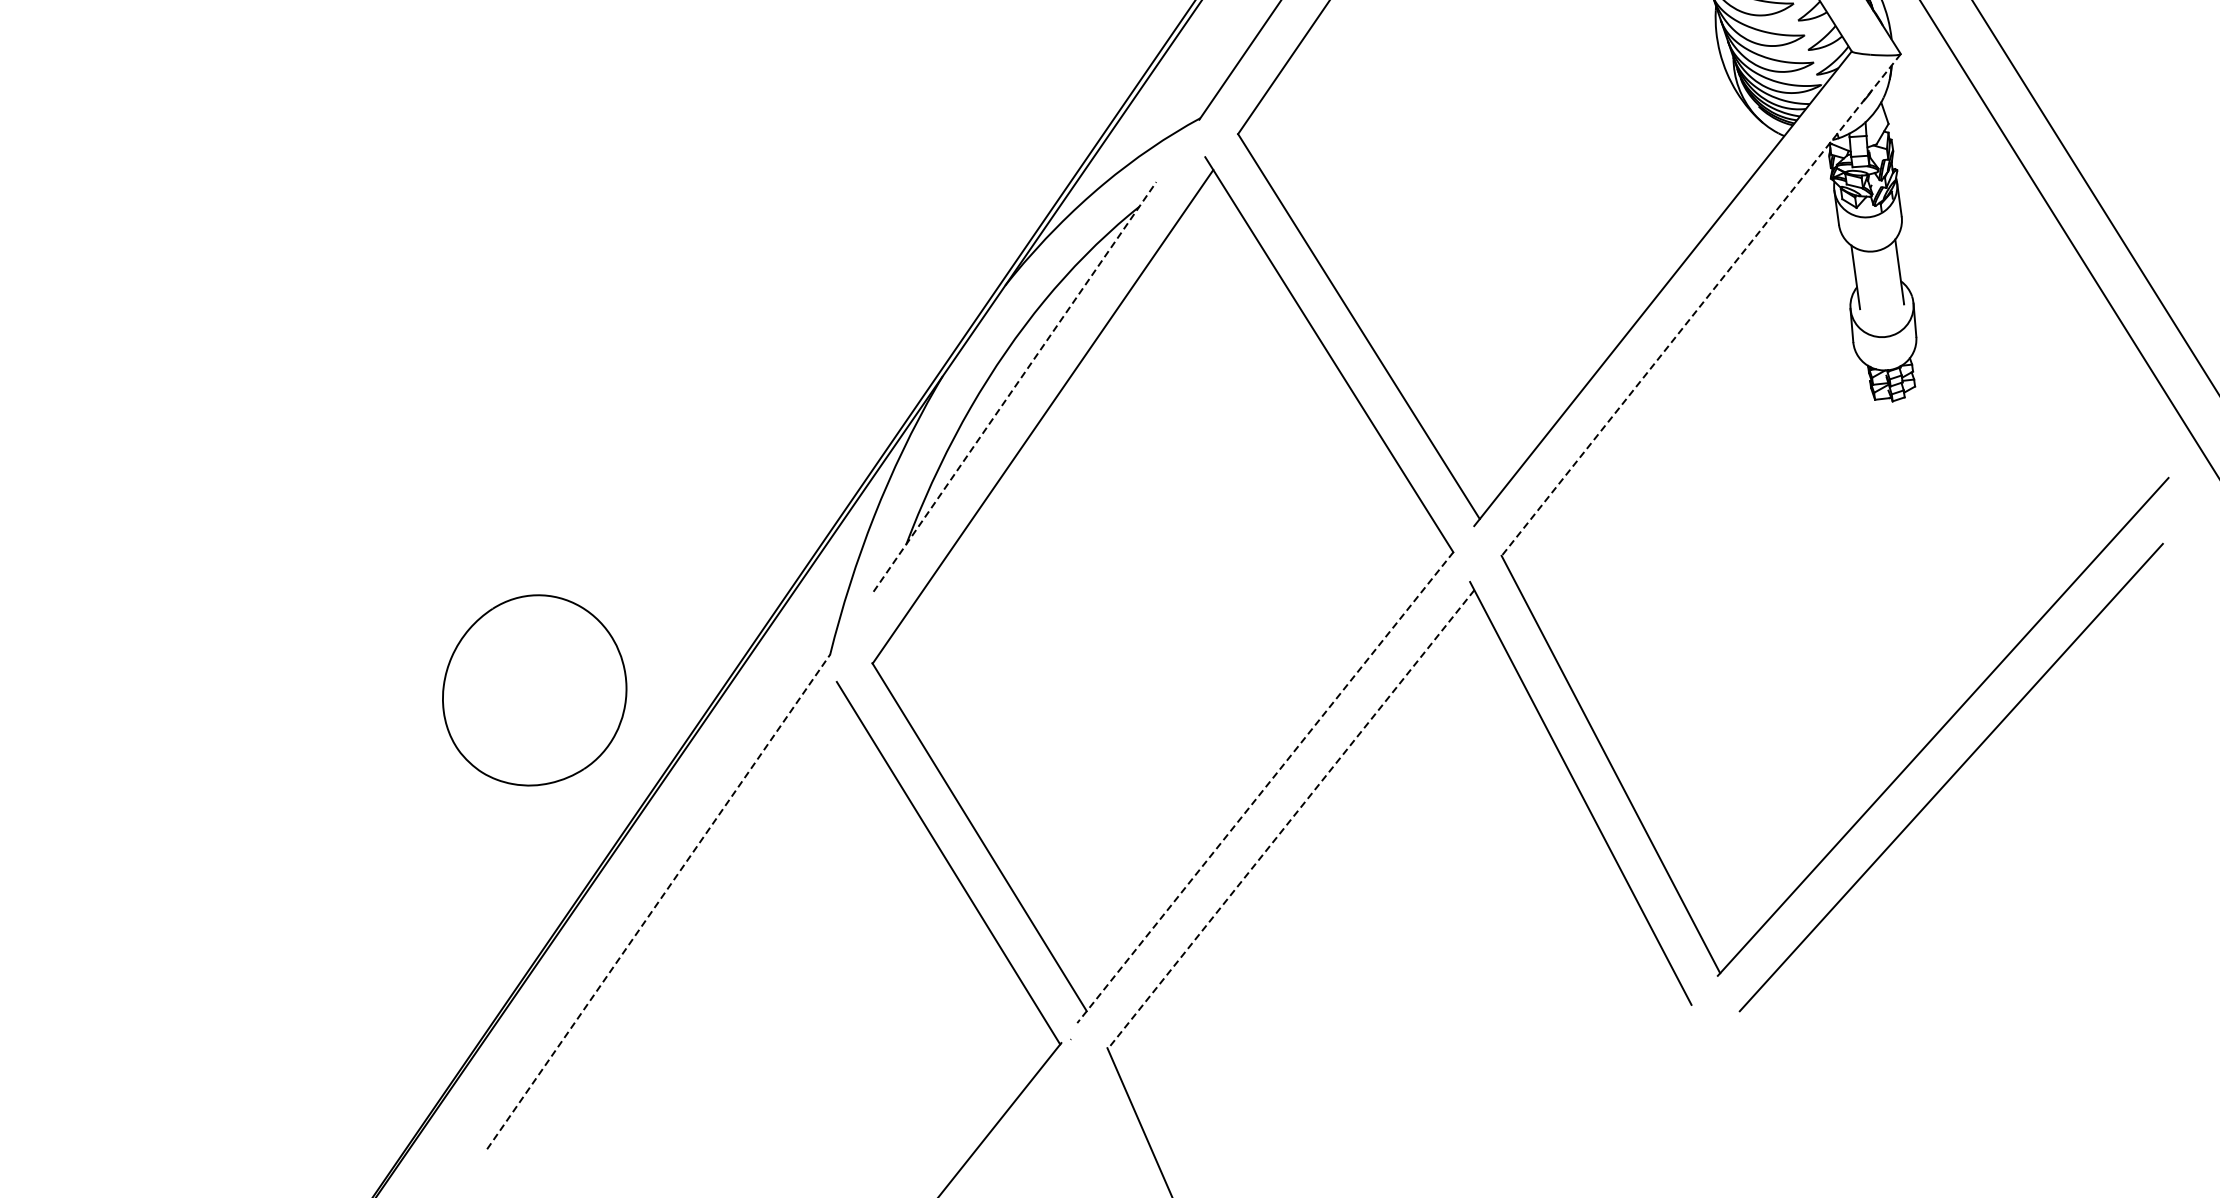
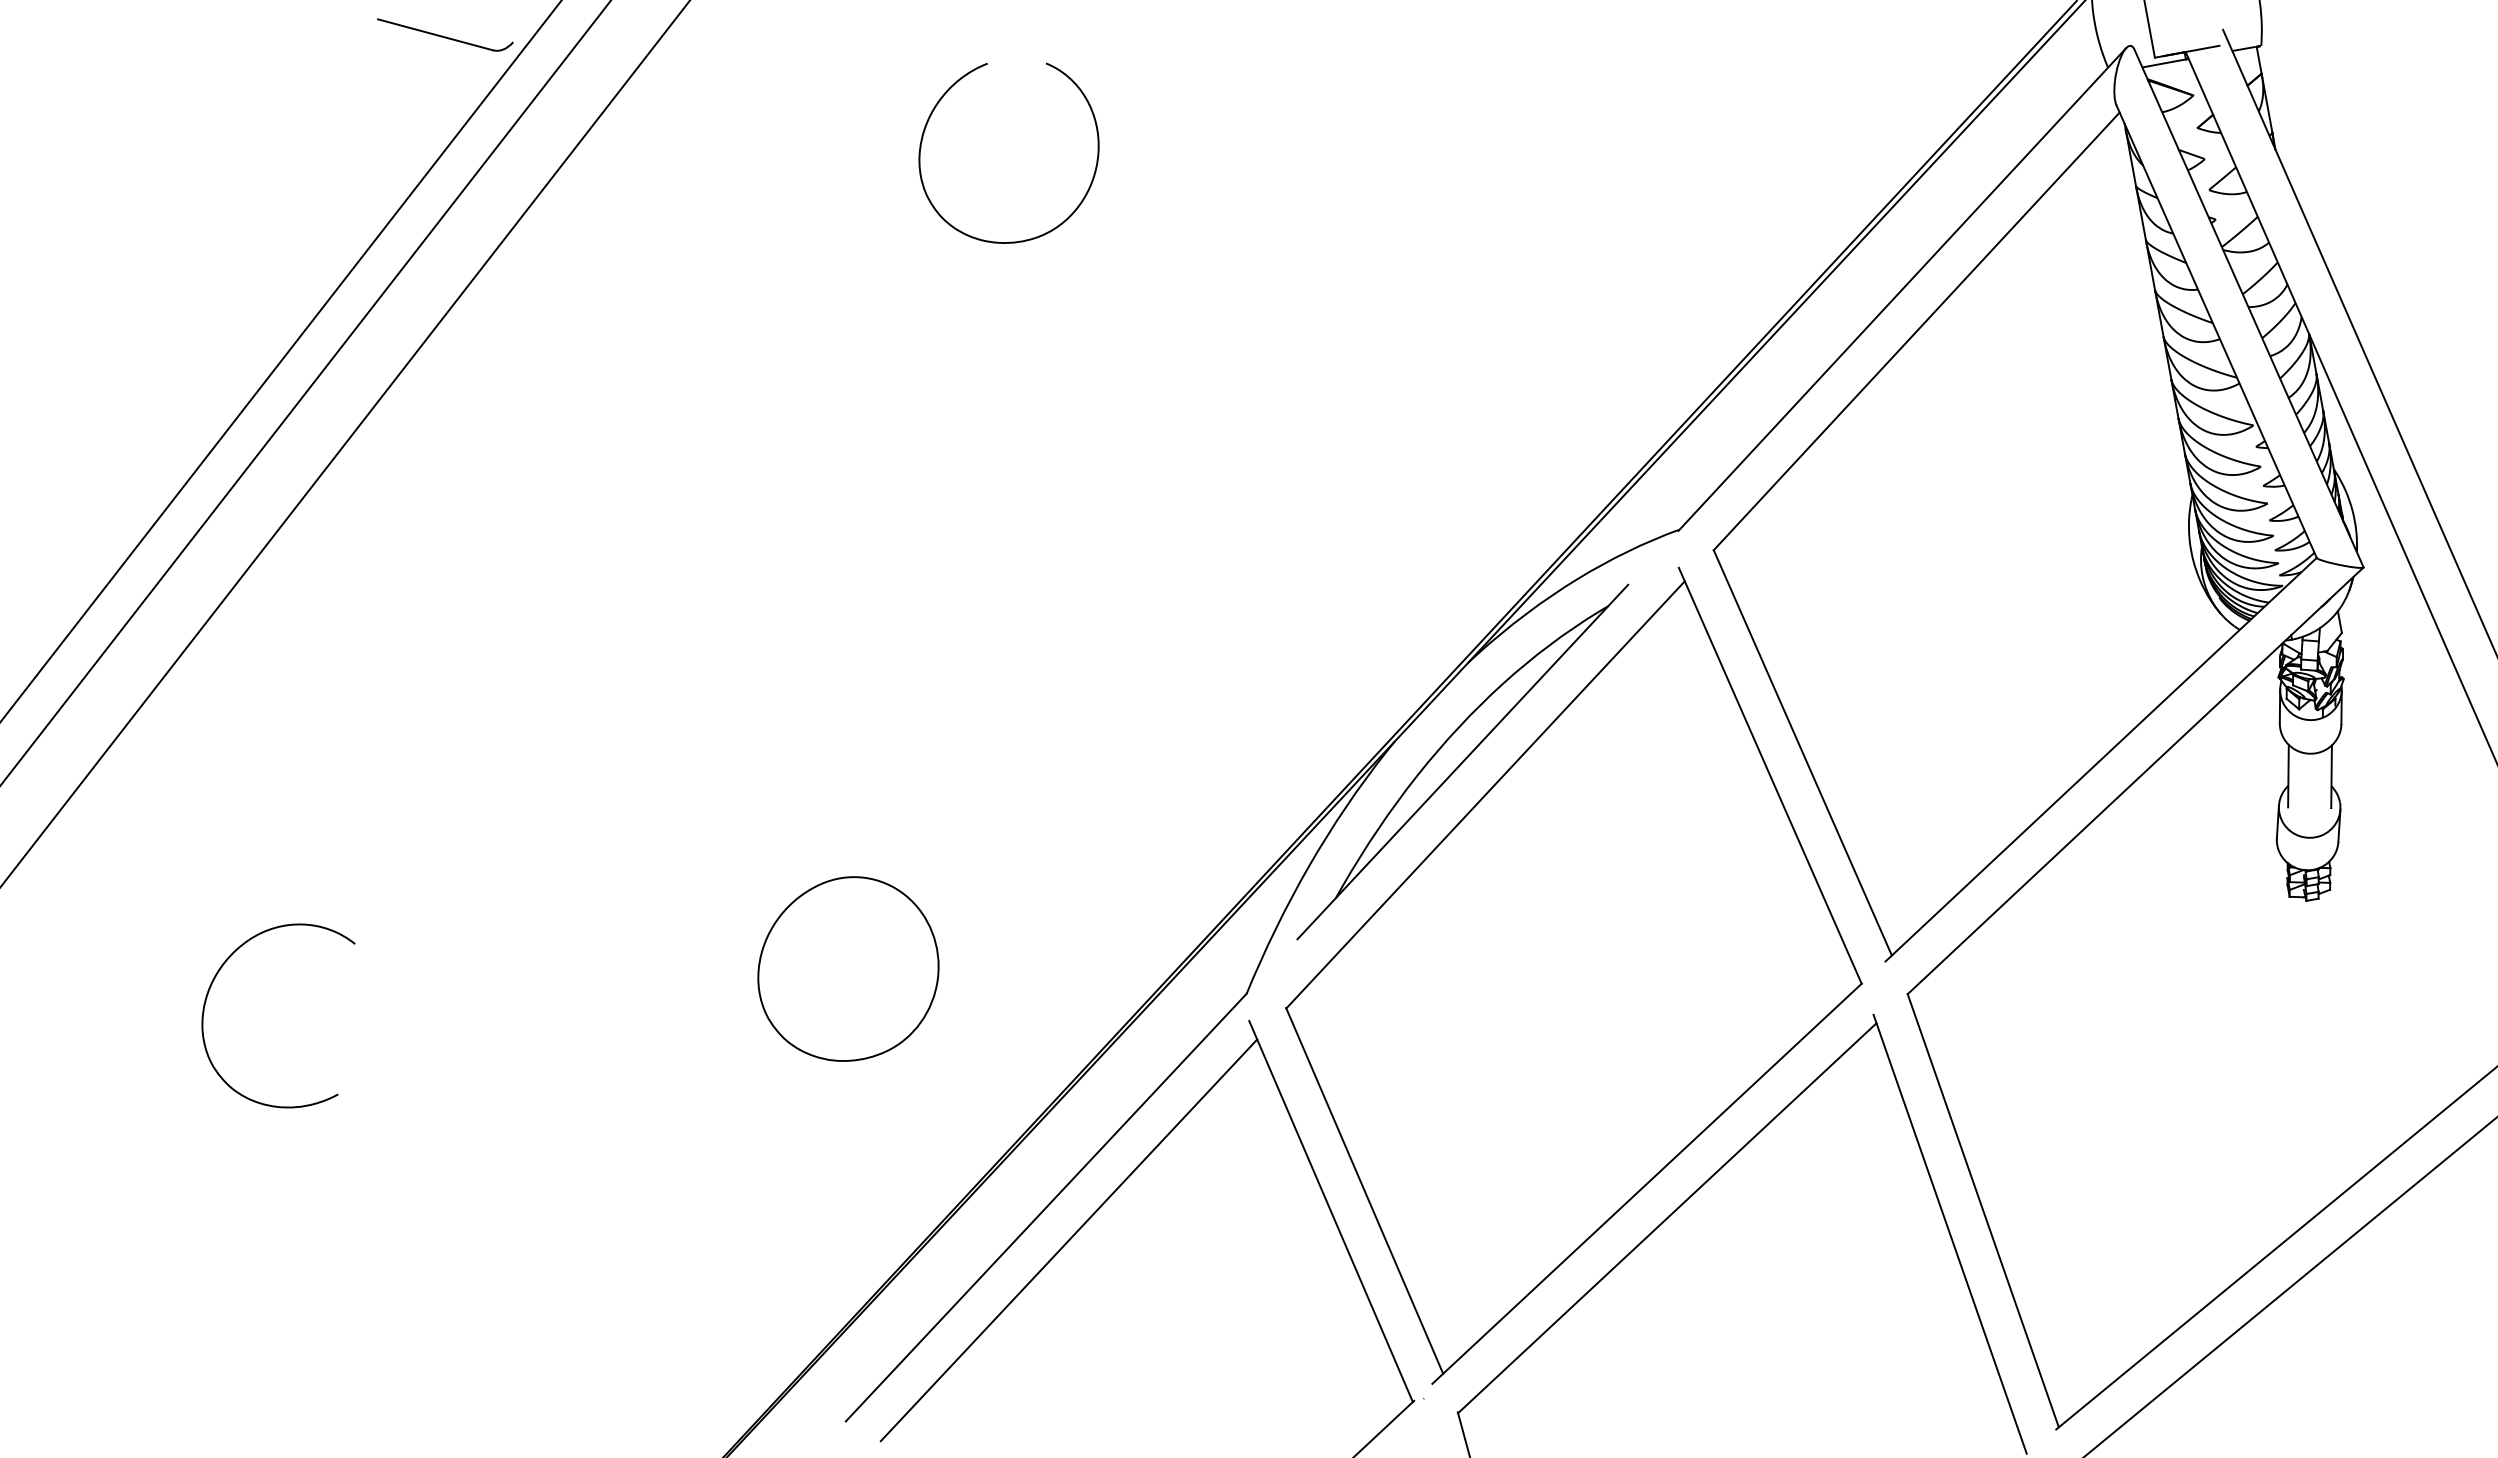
line: (1701, 305) -> (2135, 781), dashed -> solid
line: (1015, 386) -> (1463, 761), dashed -> solid
part: (534, 689) -> (848, 968), moved
line: (1265, 787) -> (1647, 1183), dashed -> solid
line: (1291, 819) -> (1667, 1218), dashed -> solid
line: (658, 901) -> (1046, 1207), dashed -> solid
line: (686, 932) -> (1068, 1240), added

